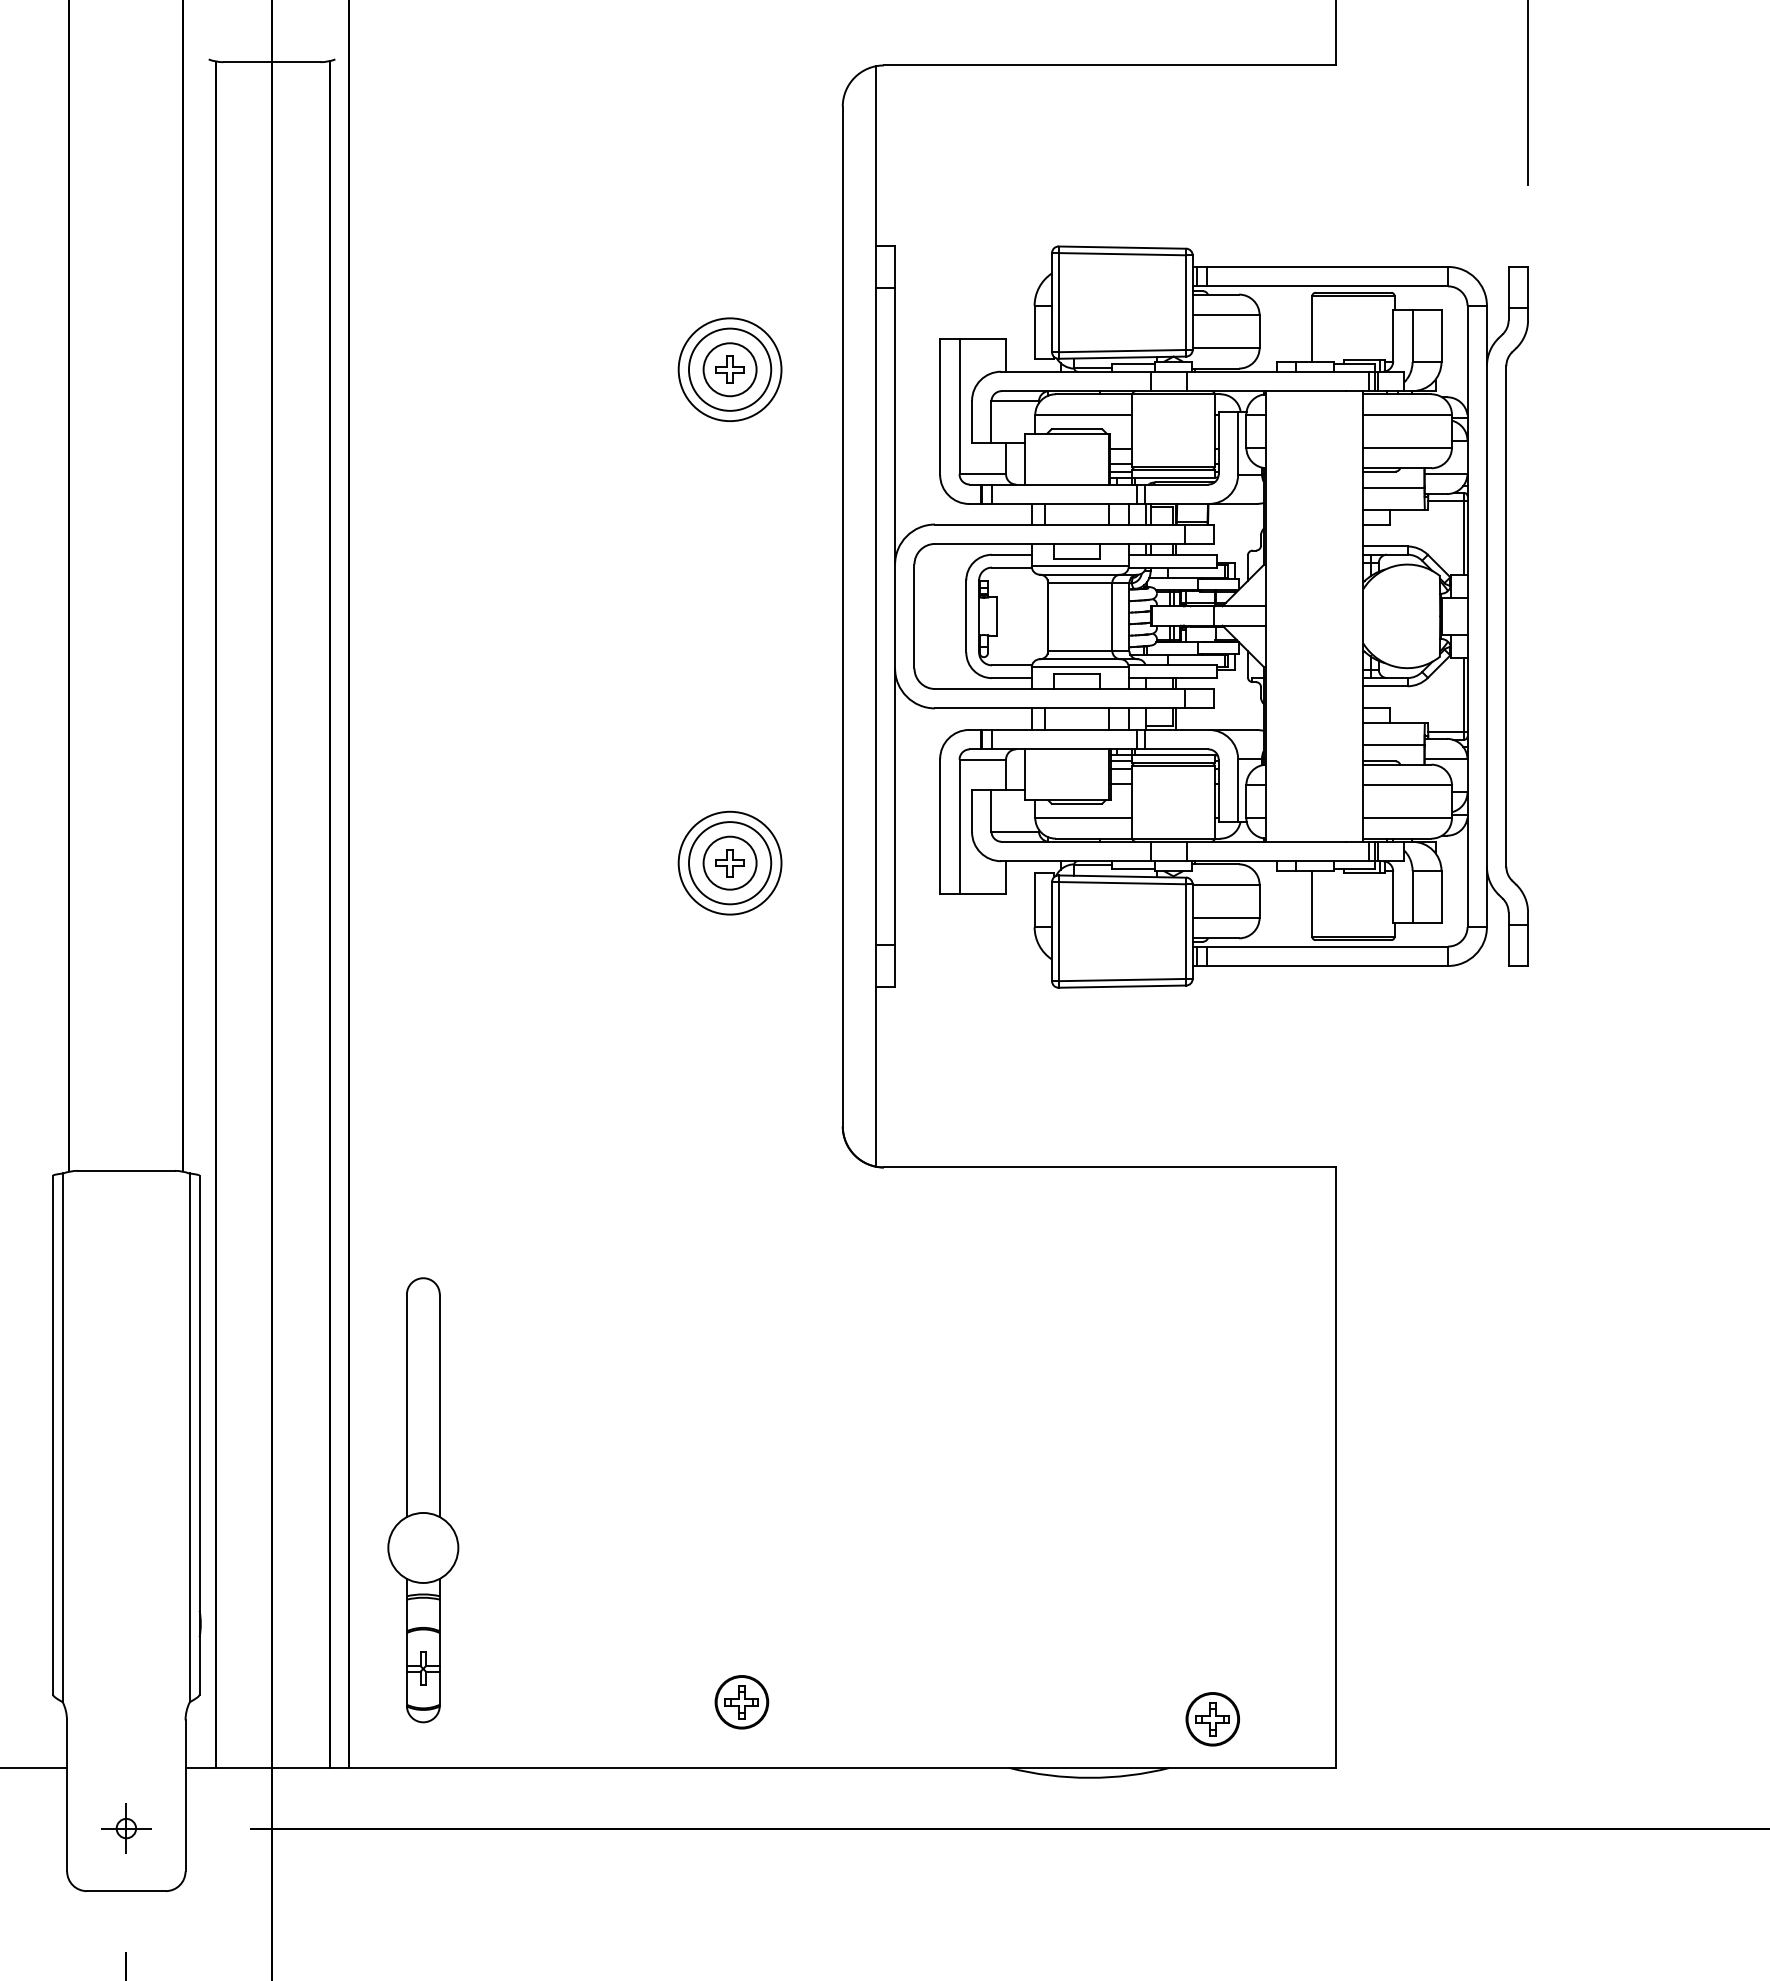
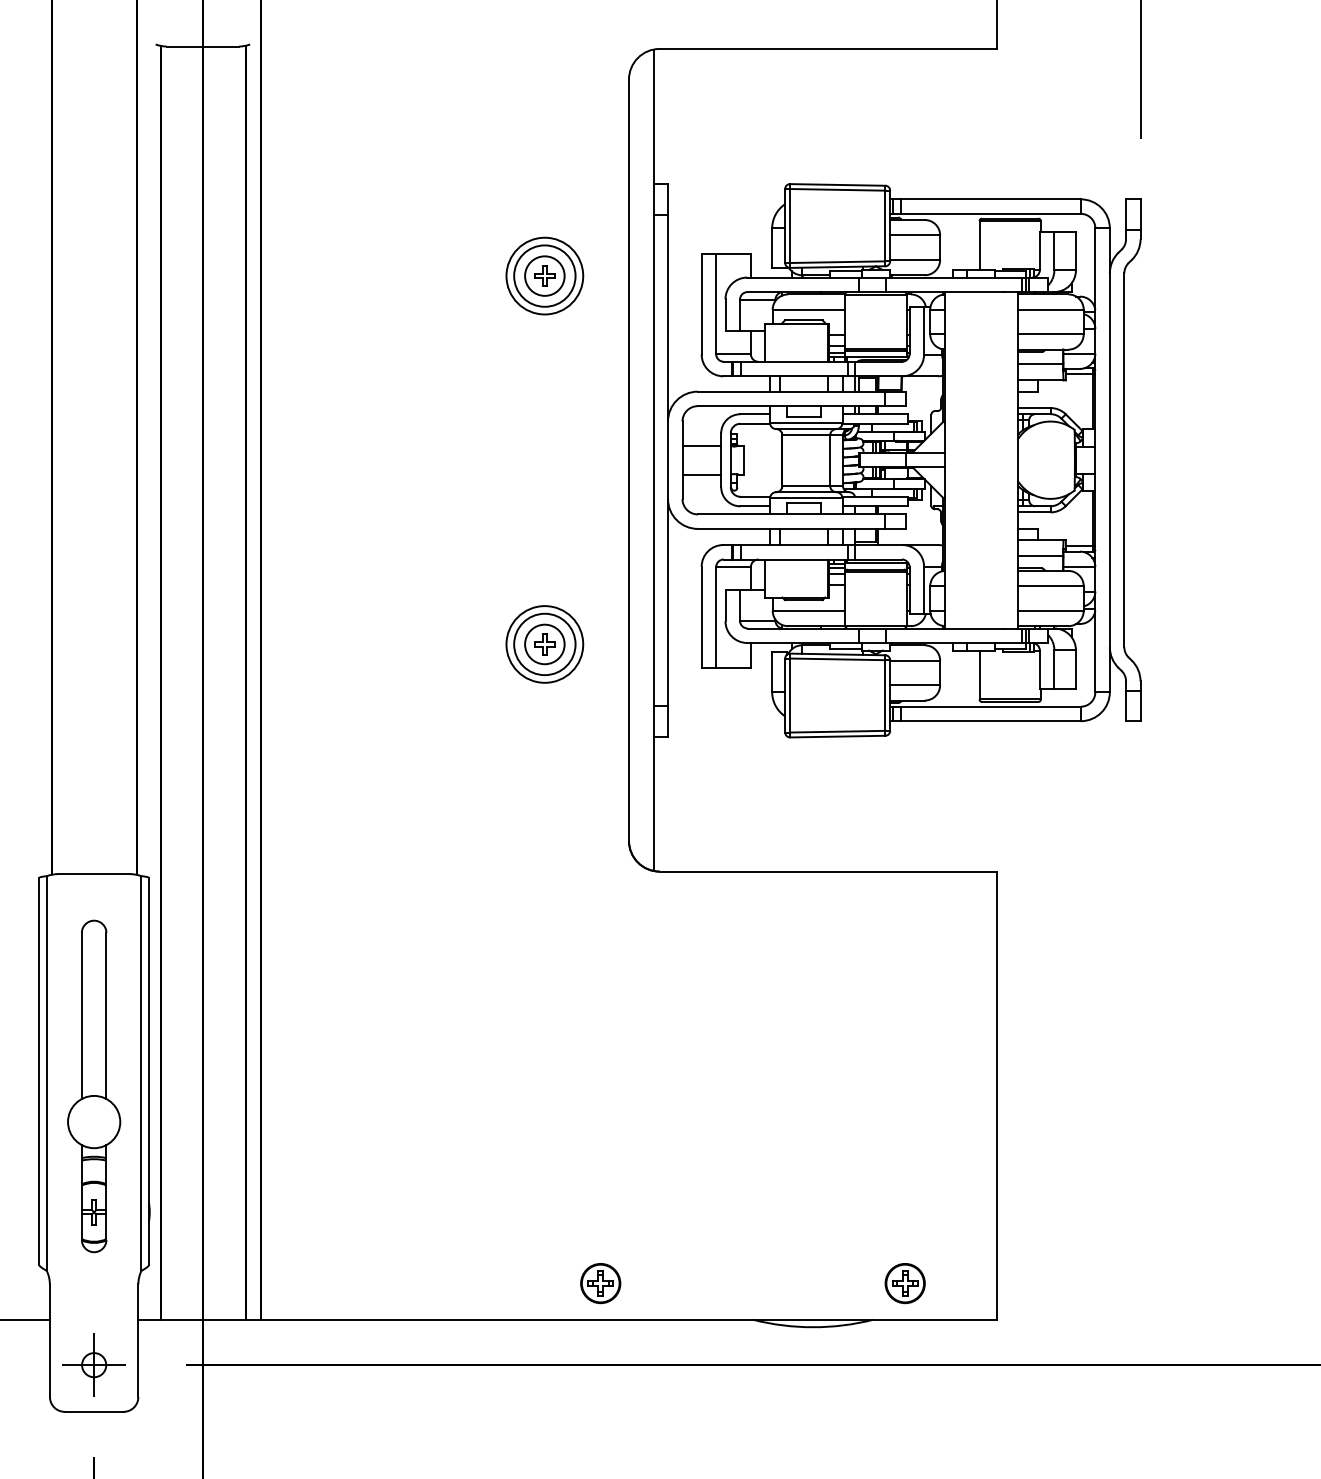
line: (940, 597) -> (701, 446), added
line: (940, 635) -> (701, 474), added
part: (423, 1500) -> (94, 1086), moved
part: (741, 1702) -> (600, 1283), moved
part: (126, 1828) -> (94, 1365), size x1.67

